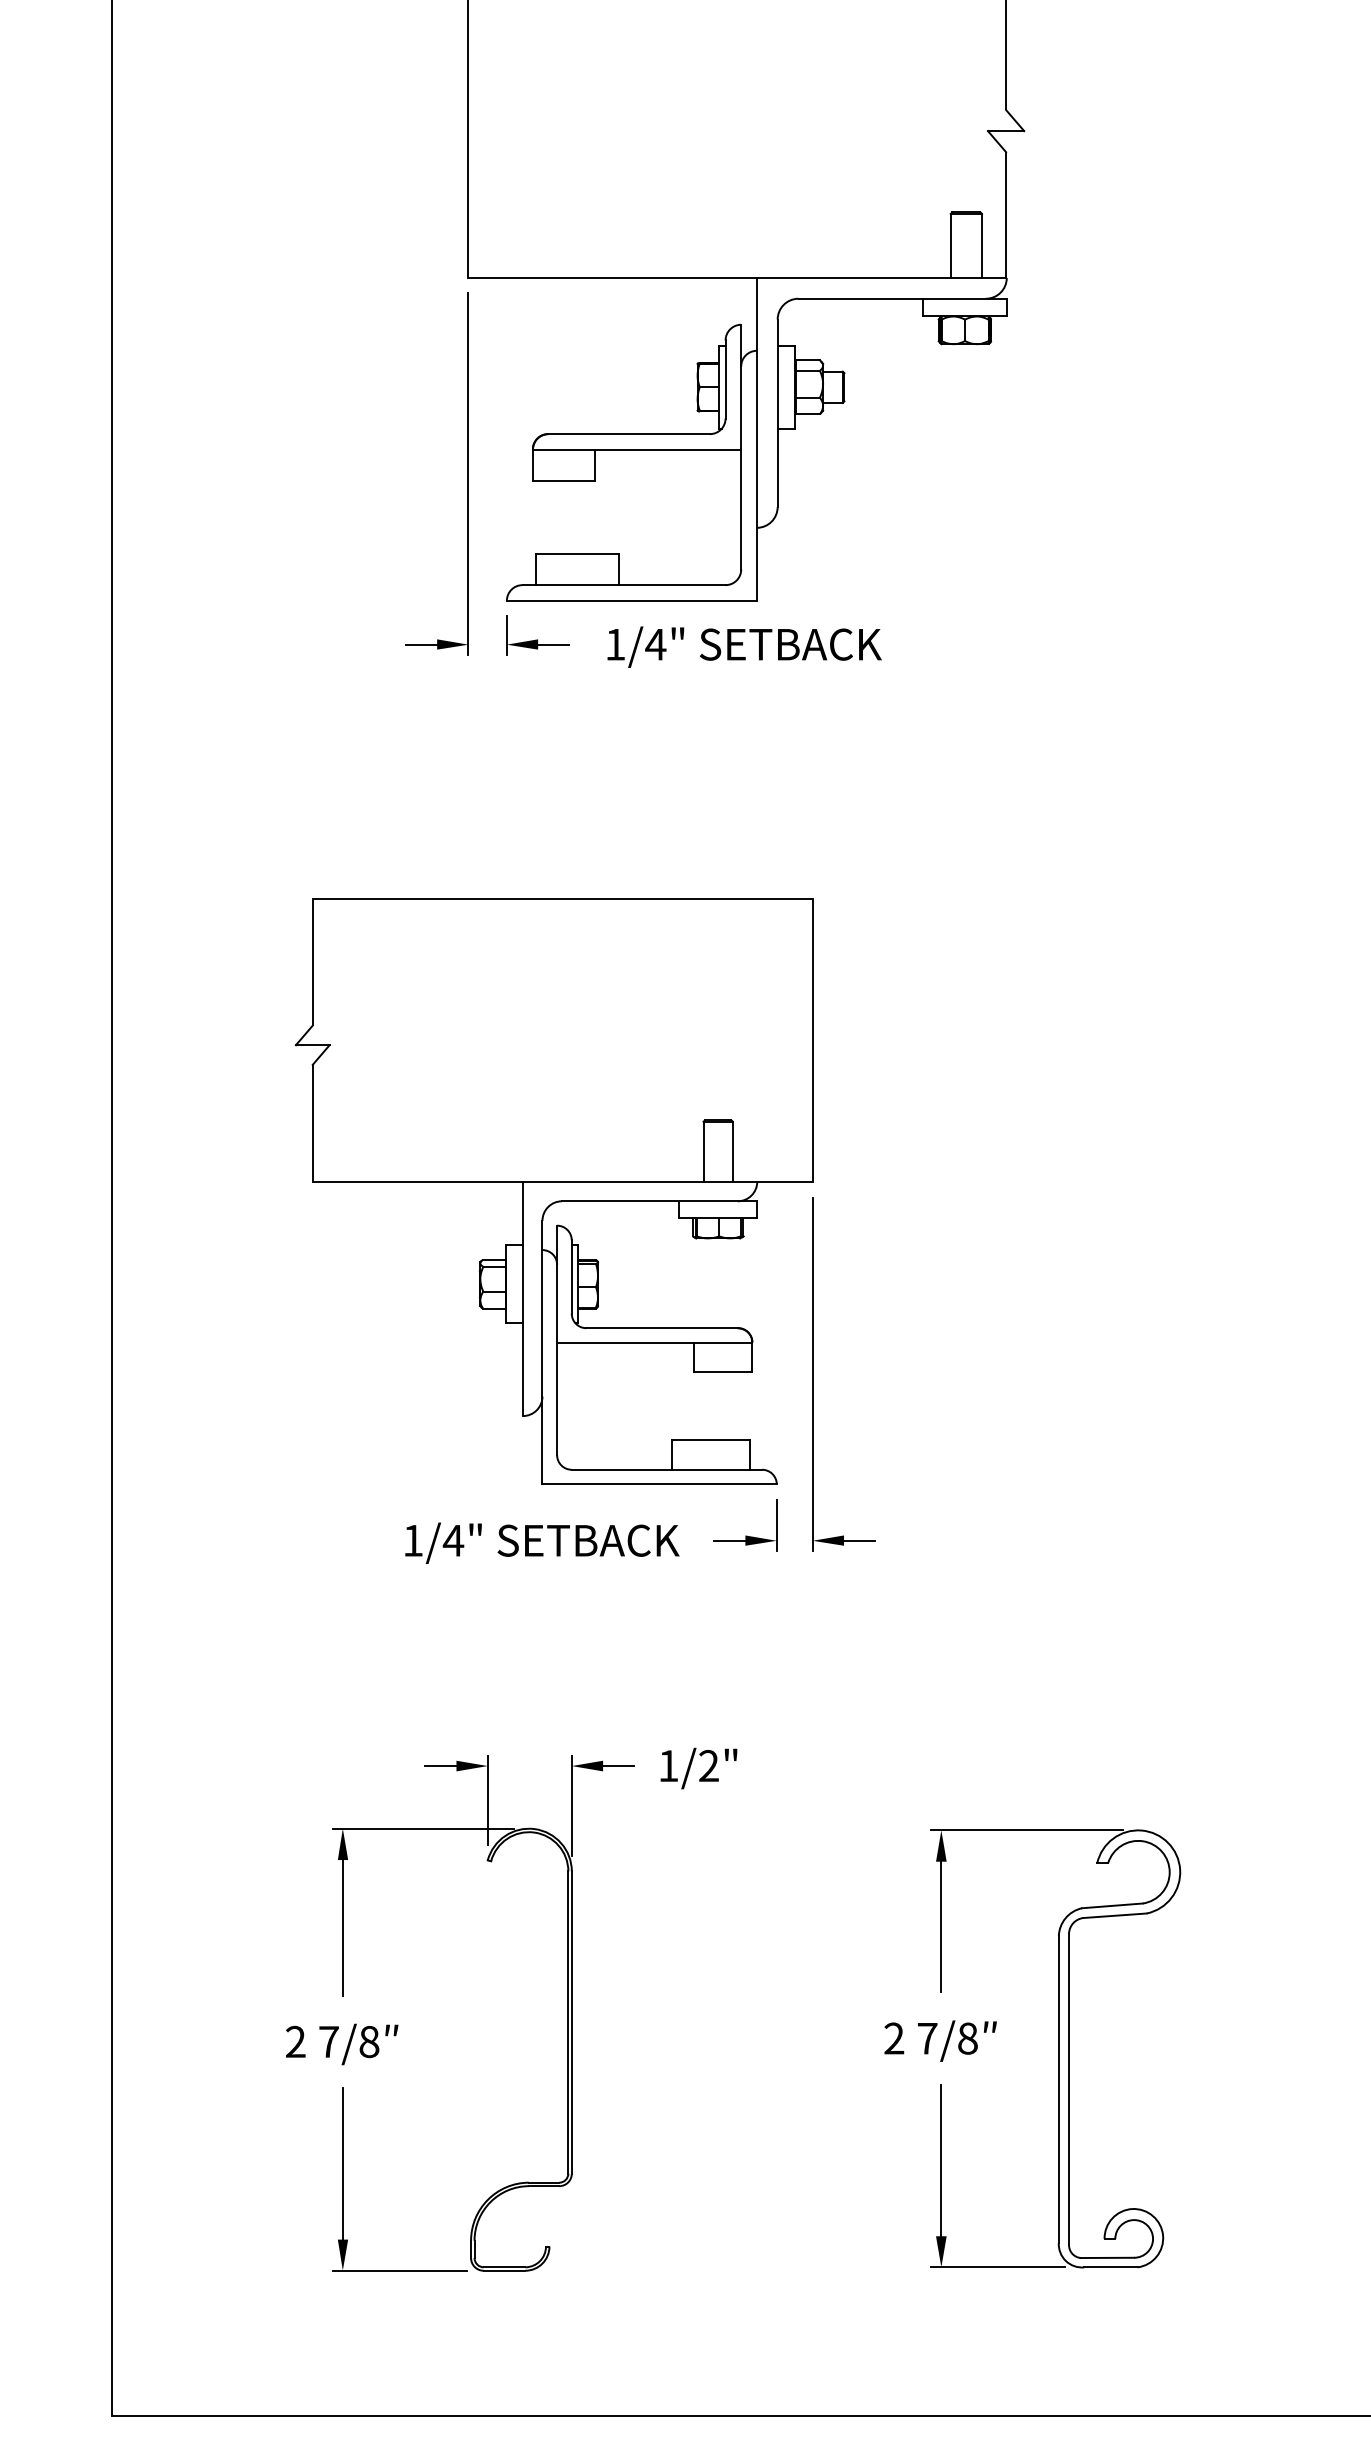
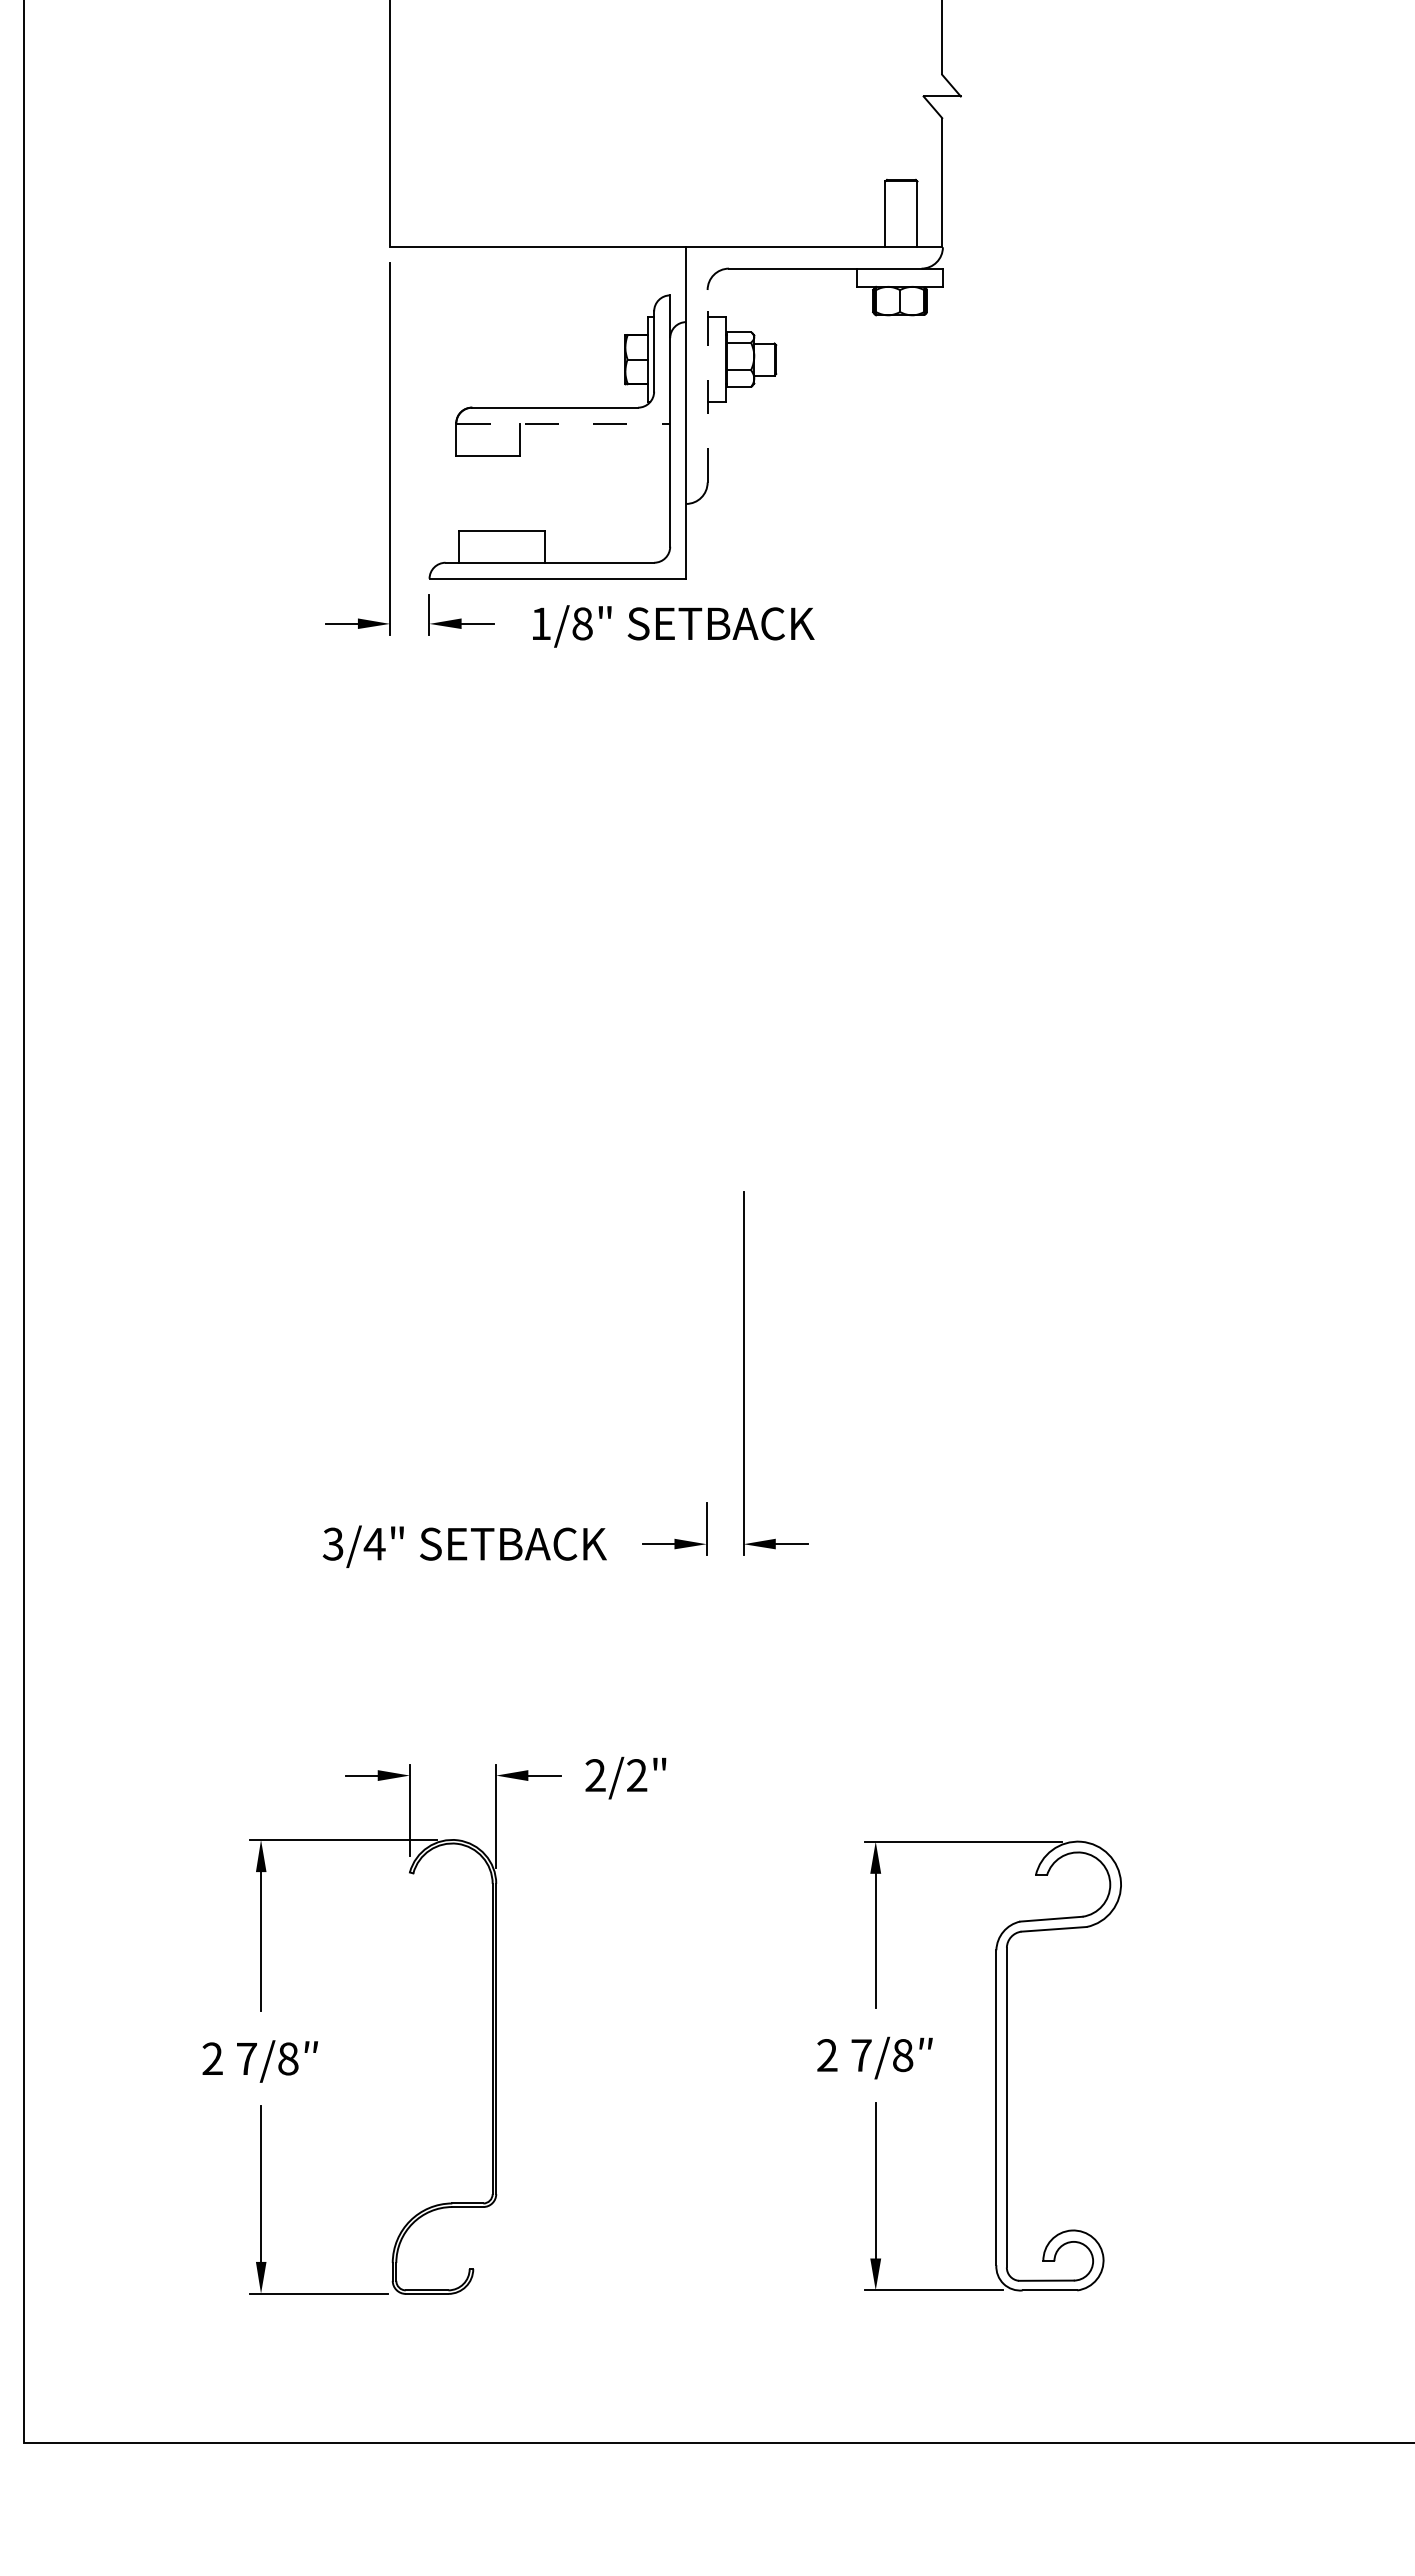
line: (777, 412) -> (707, 385), solid -> dashed
line: (637, 449) -> (563, 423), solid -> dashed
text: (655, 644) -> (582, 623), 1/4" -> 1/8"
part: (553, 1191) -> (477, 1185), removed
text: (412, 1540) -> (332, 1543), 1/4" -> 3/4"
text: (668, 1765) -> (595, 1775), 1/2" -> 2/2"

